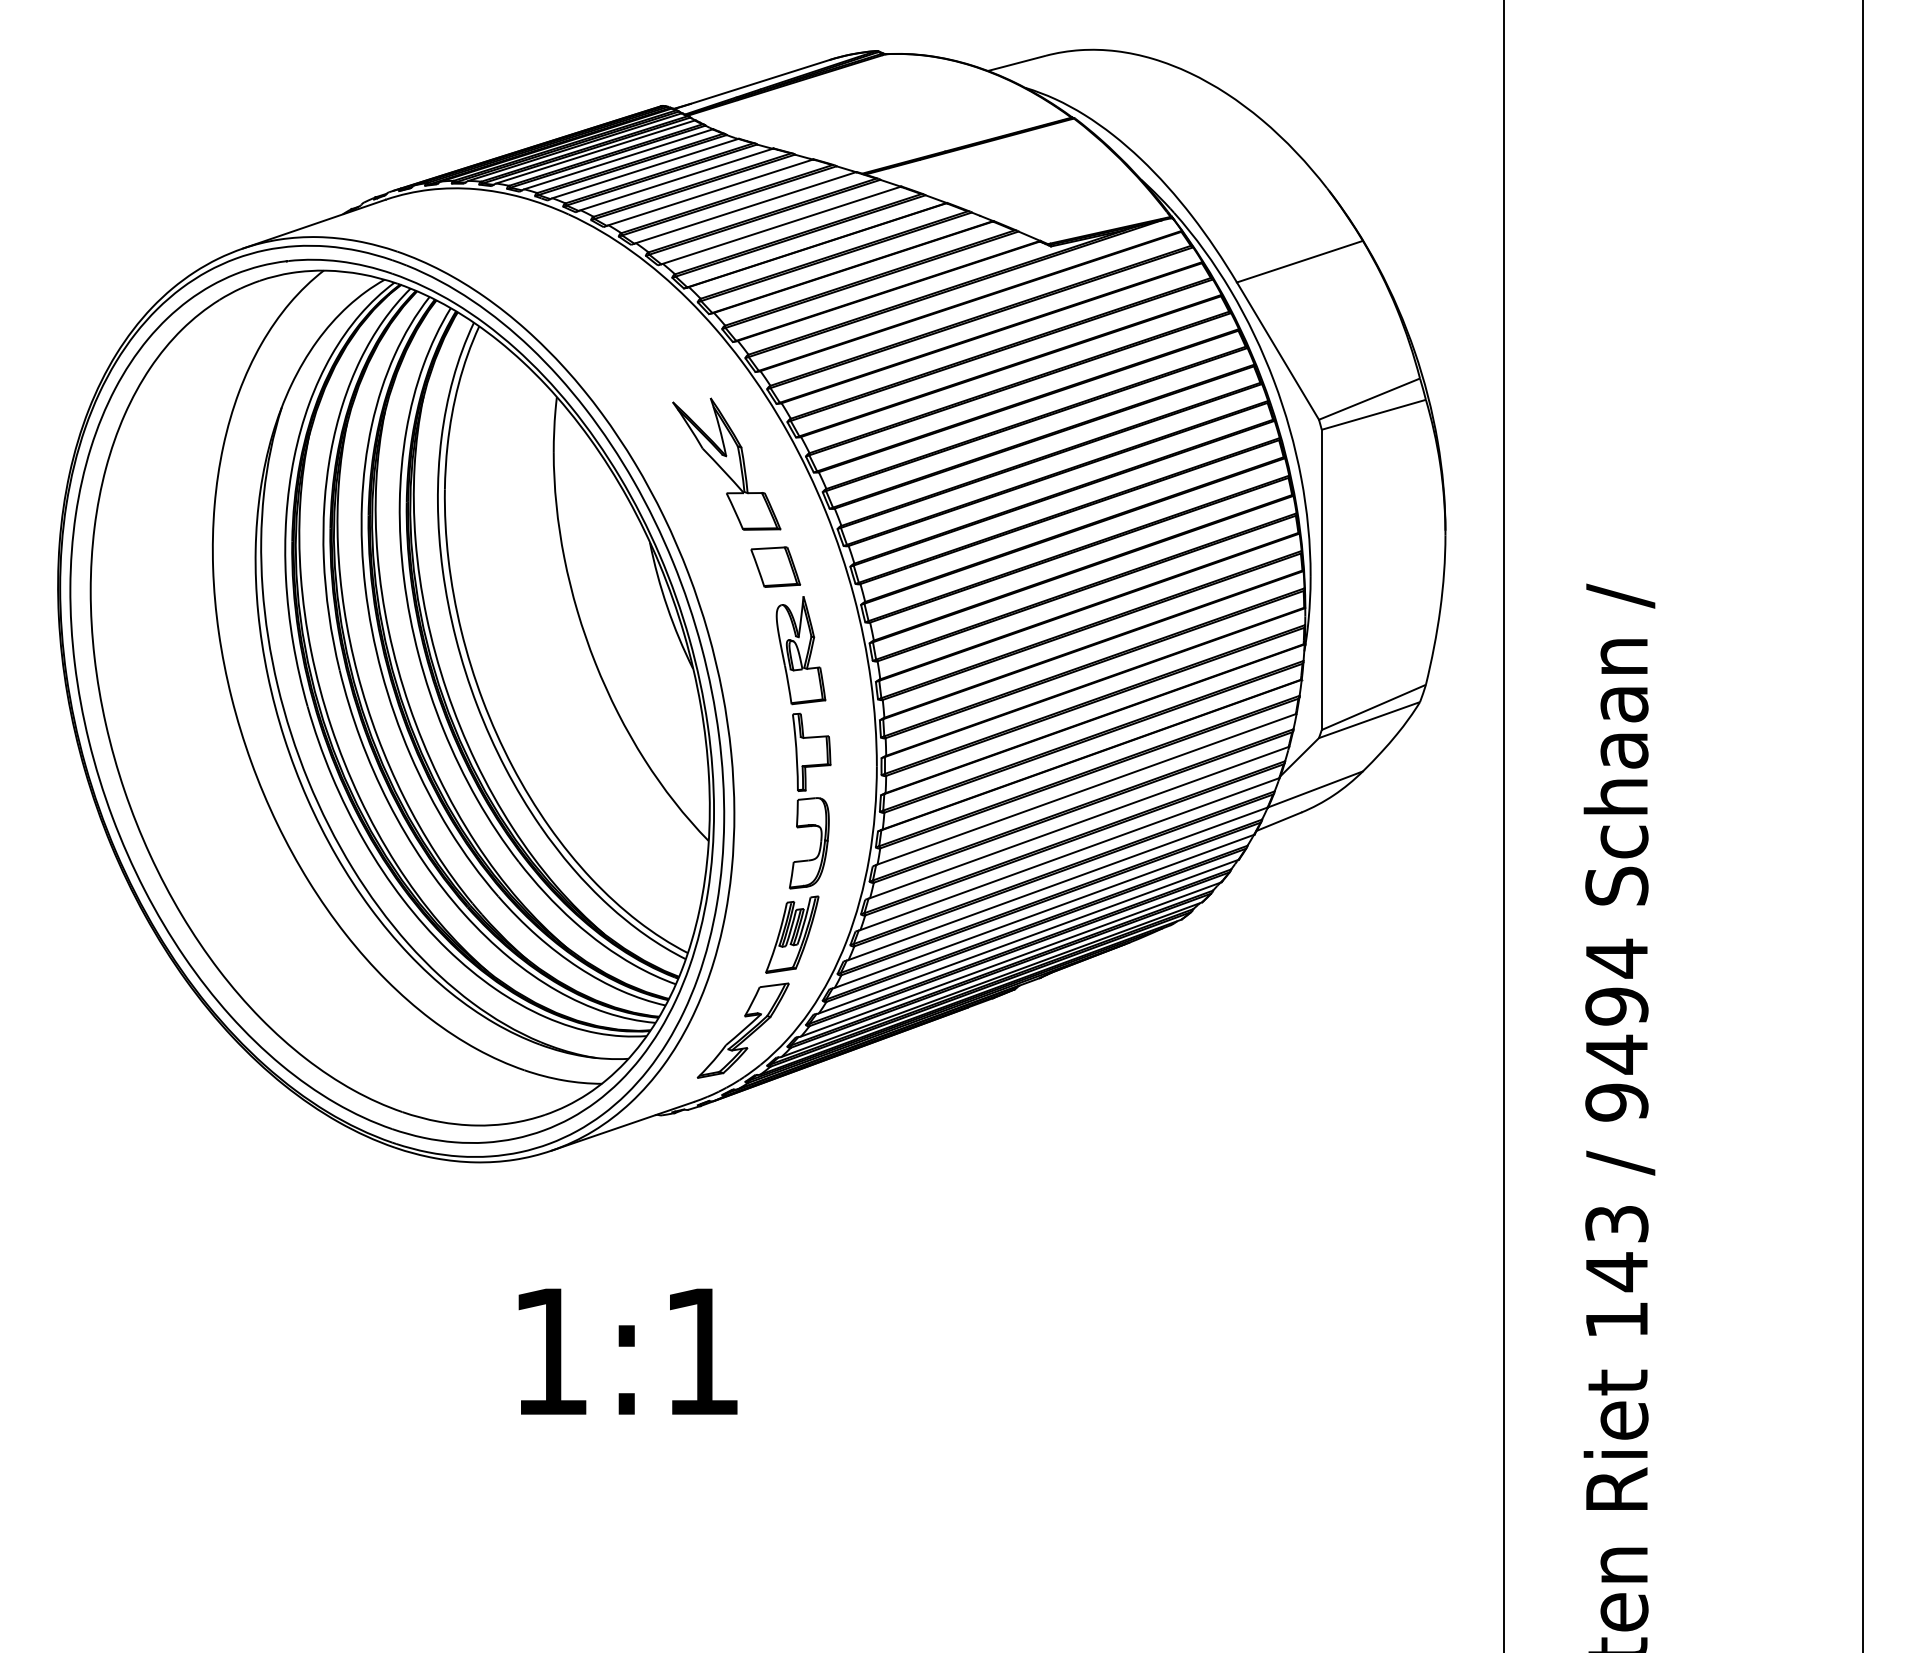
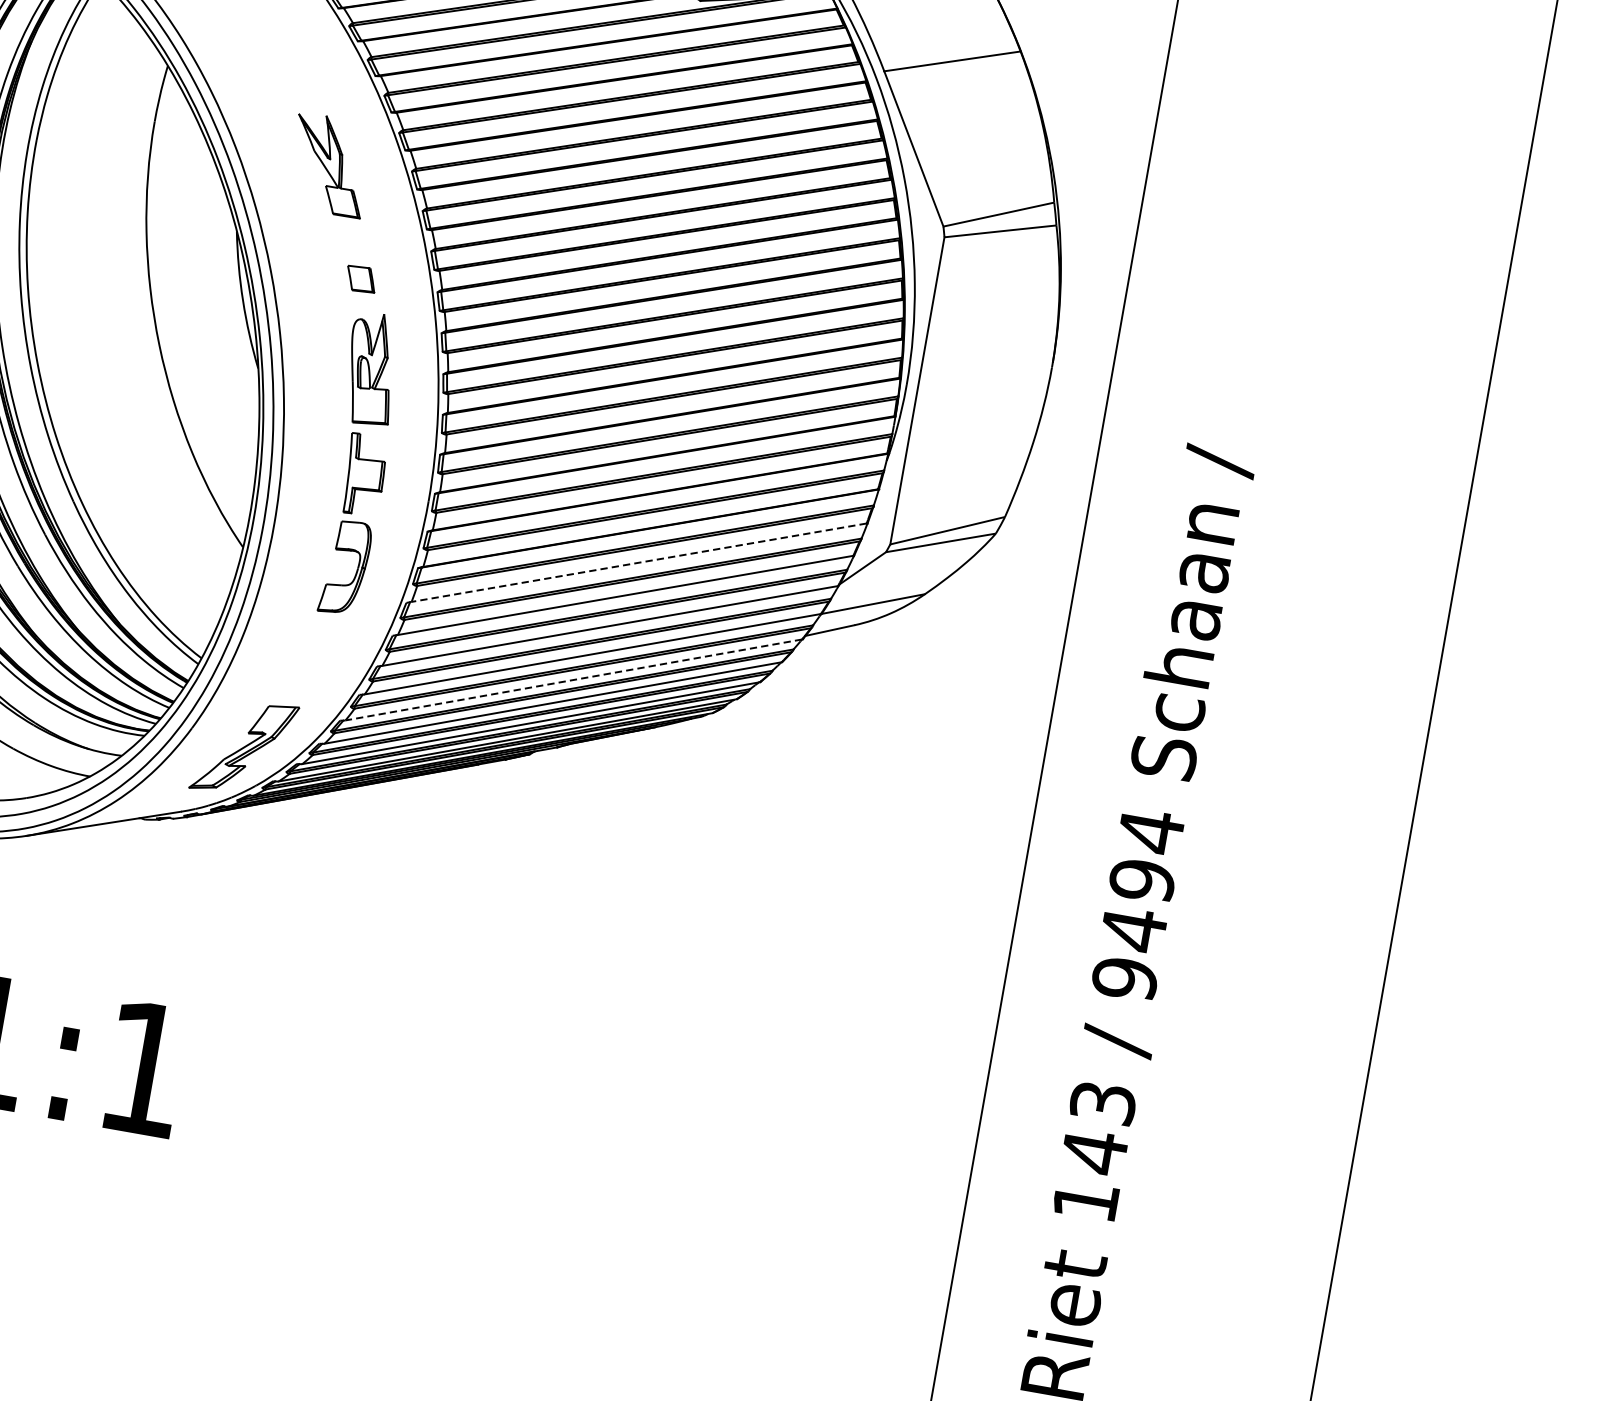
part: (726, 463) -> (329, 164), size x0.7
part: (775, 566) -> (360, 278), size x0.6
line: (1086, 789) -> (638, 562), solid -> dashed
line: (1043, 911) -> (572, 679), solid -> dashed
part: (792, 934) -> (311, 658), removed

